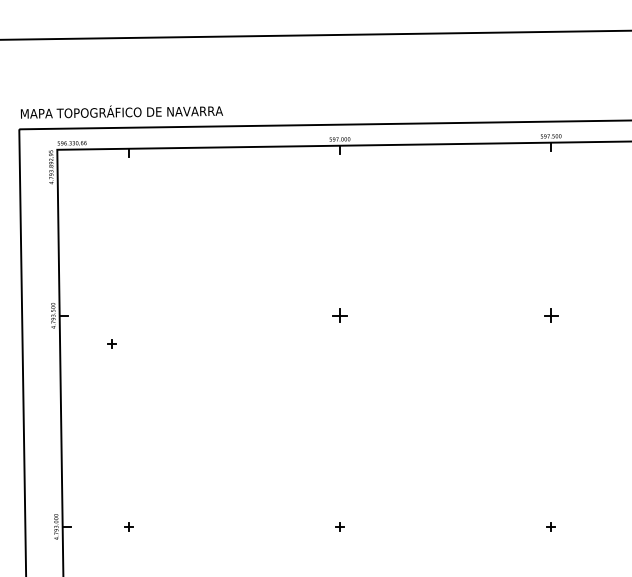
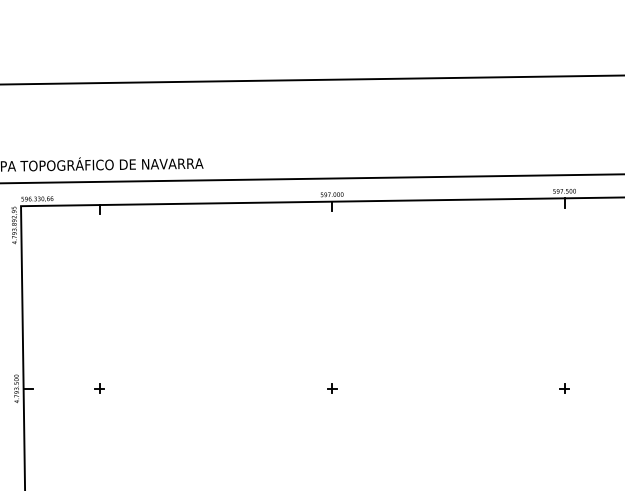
part: (339, 315) -> (331, 388), size x0.62
part: (550, 315) -> (563, 388), size x0.62
part: (111, 343) -> (99, 388), moved

